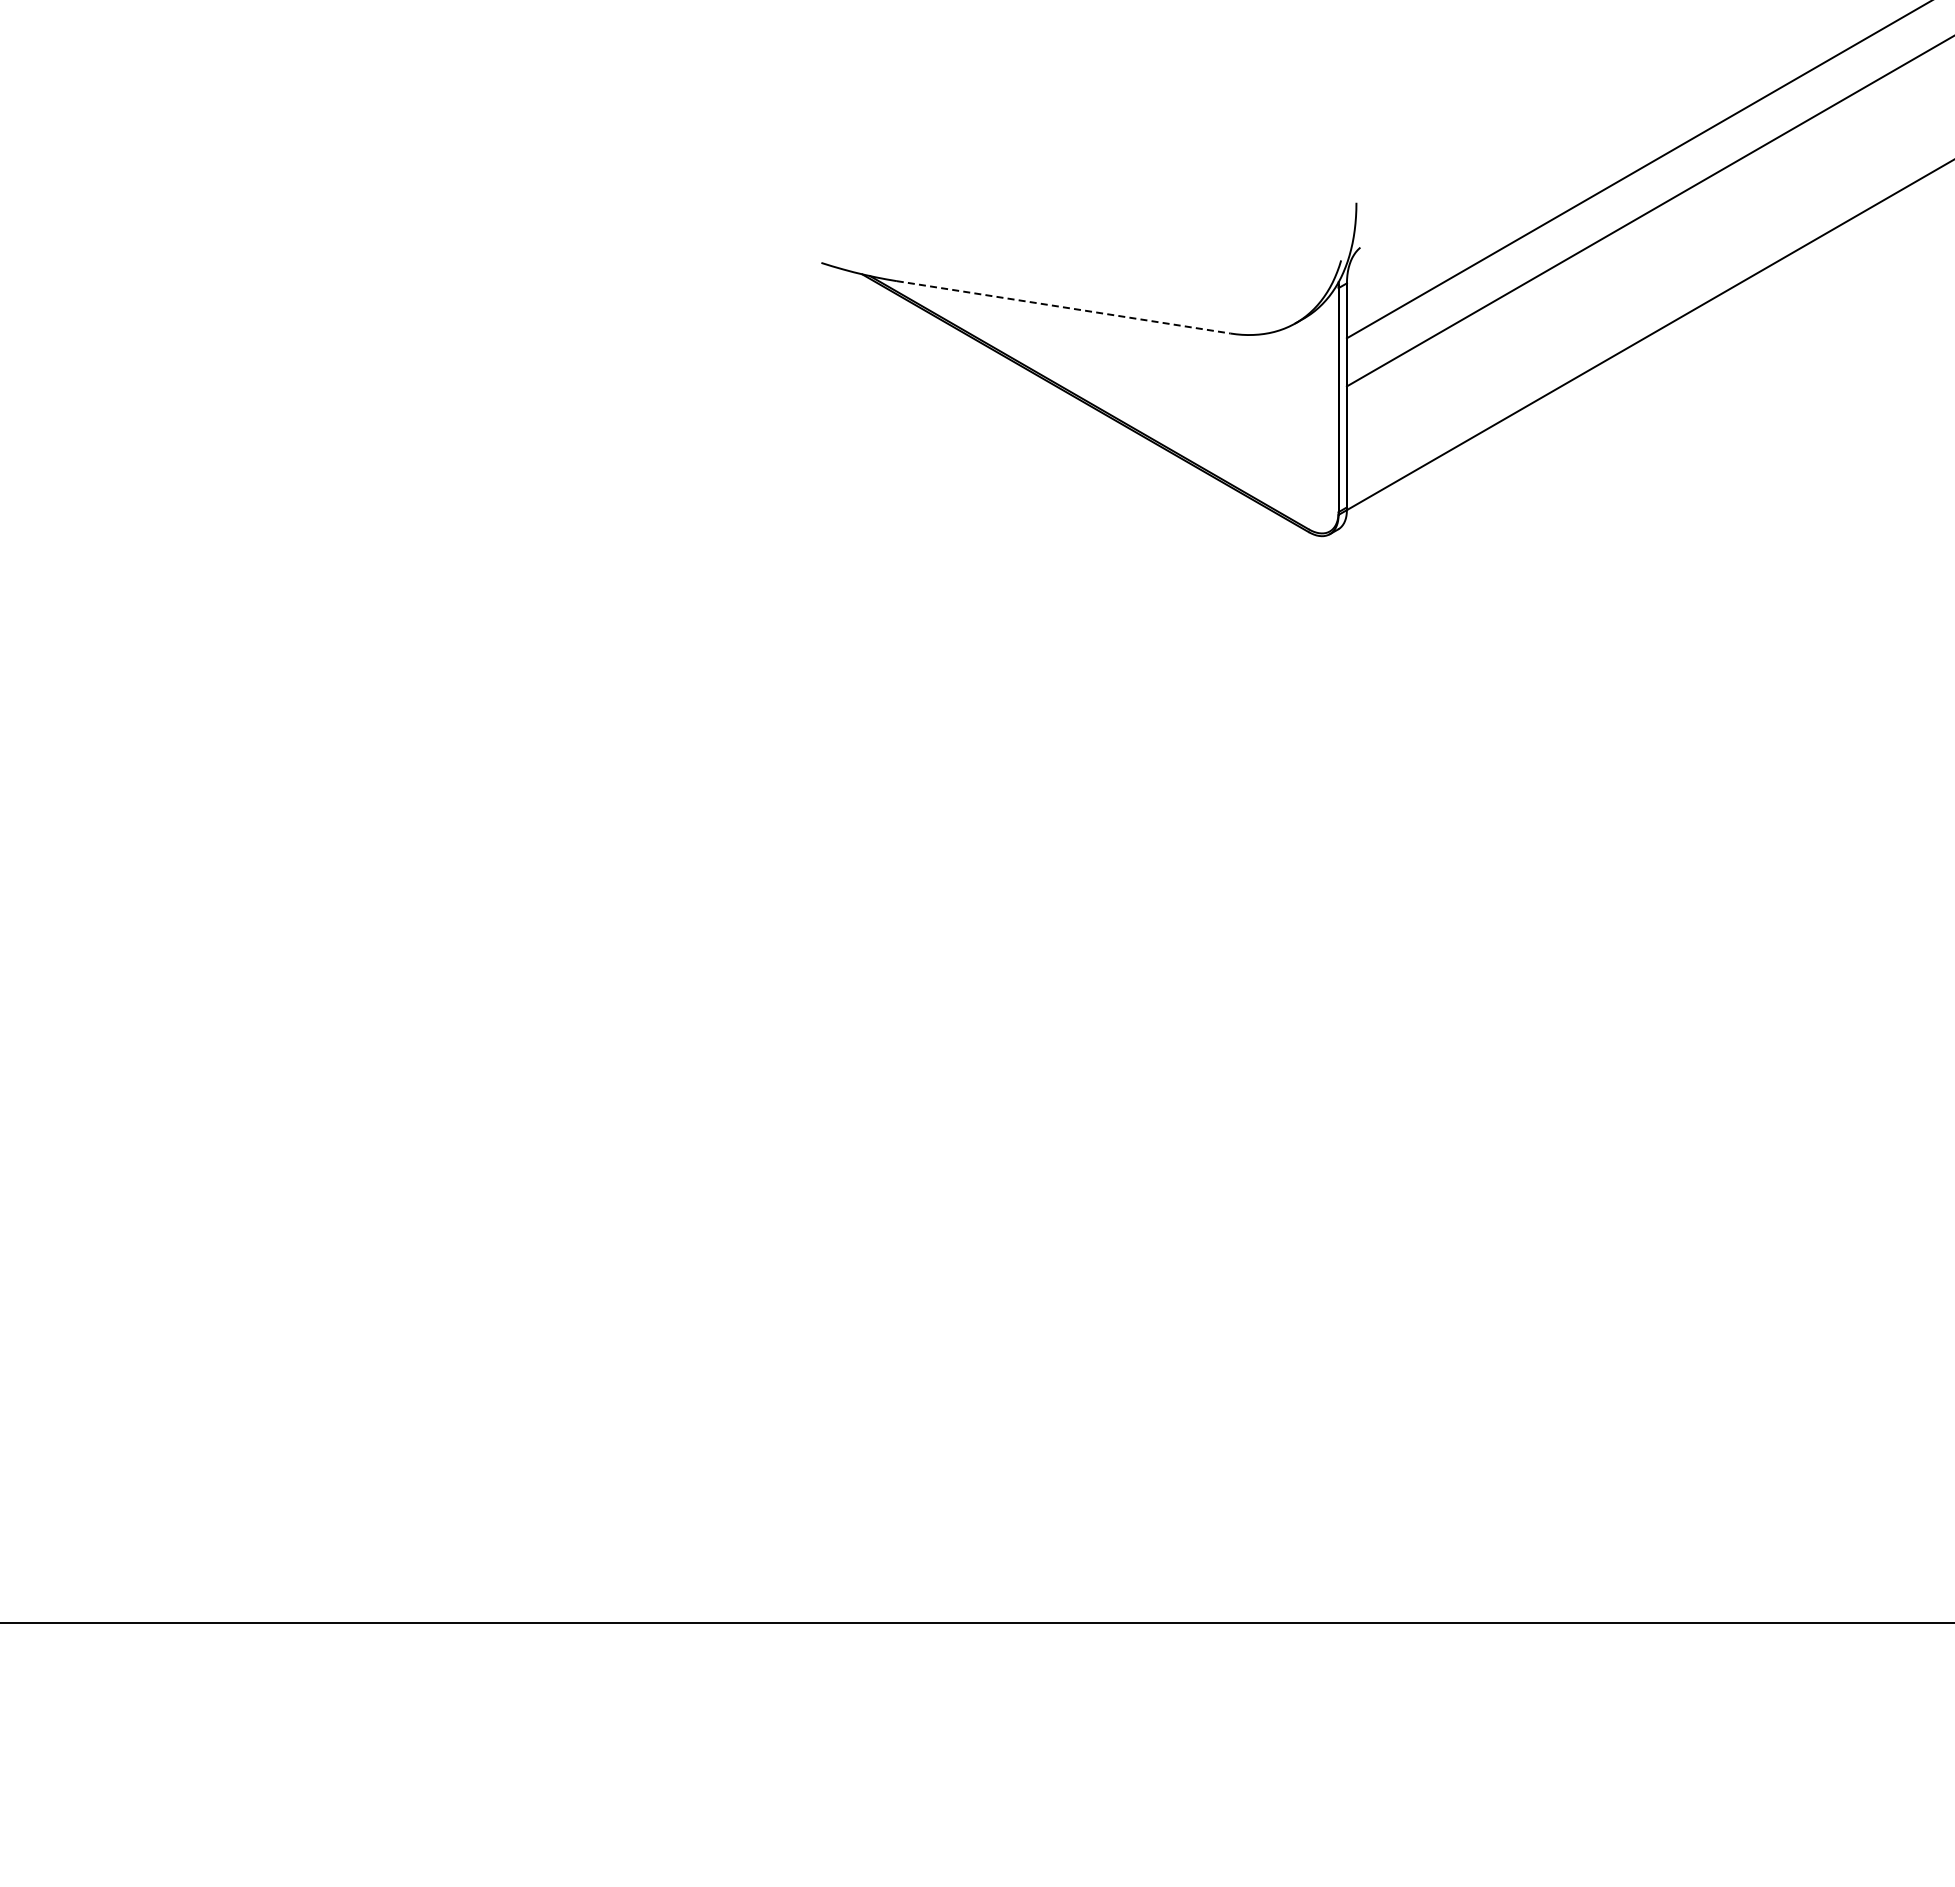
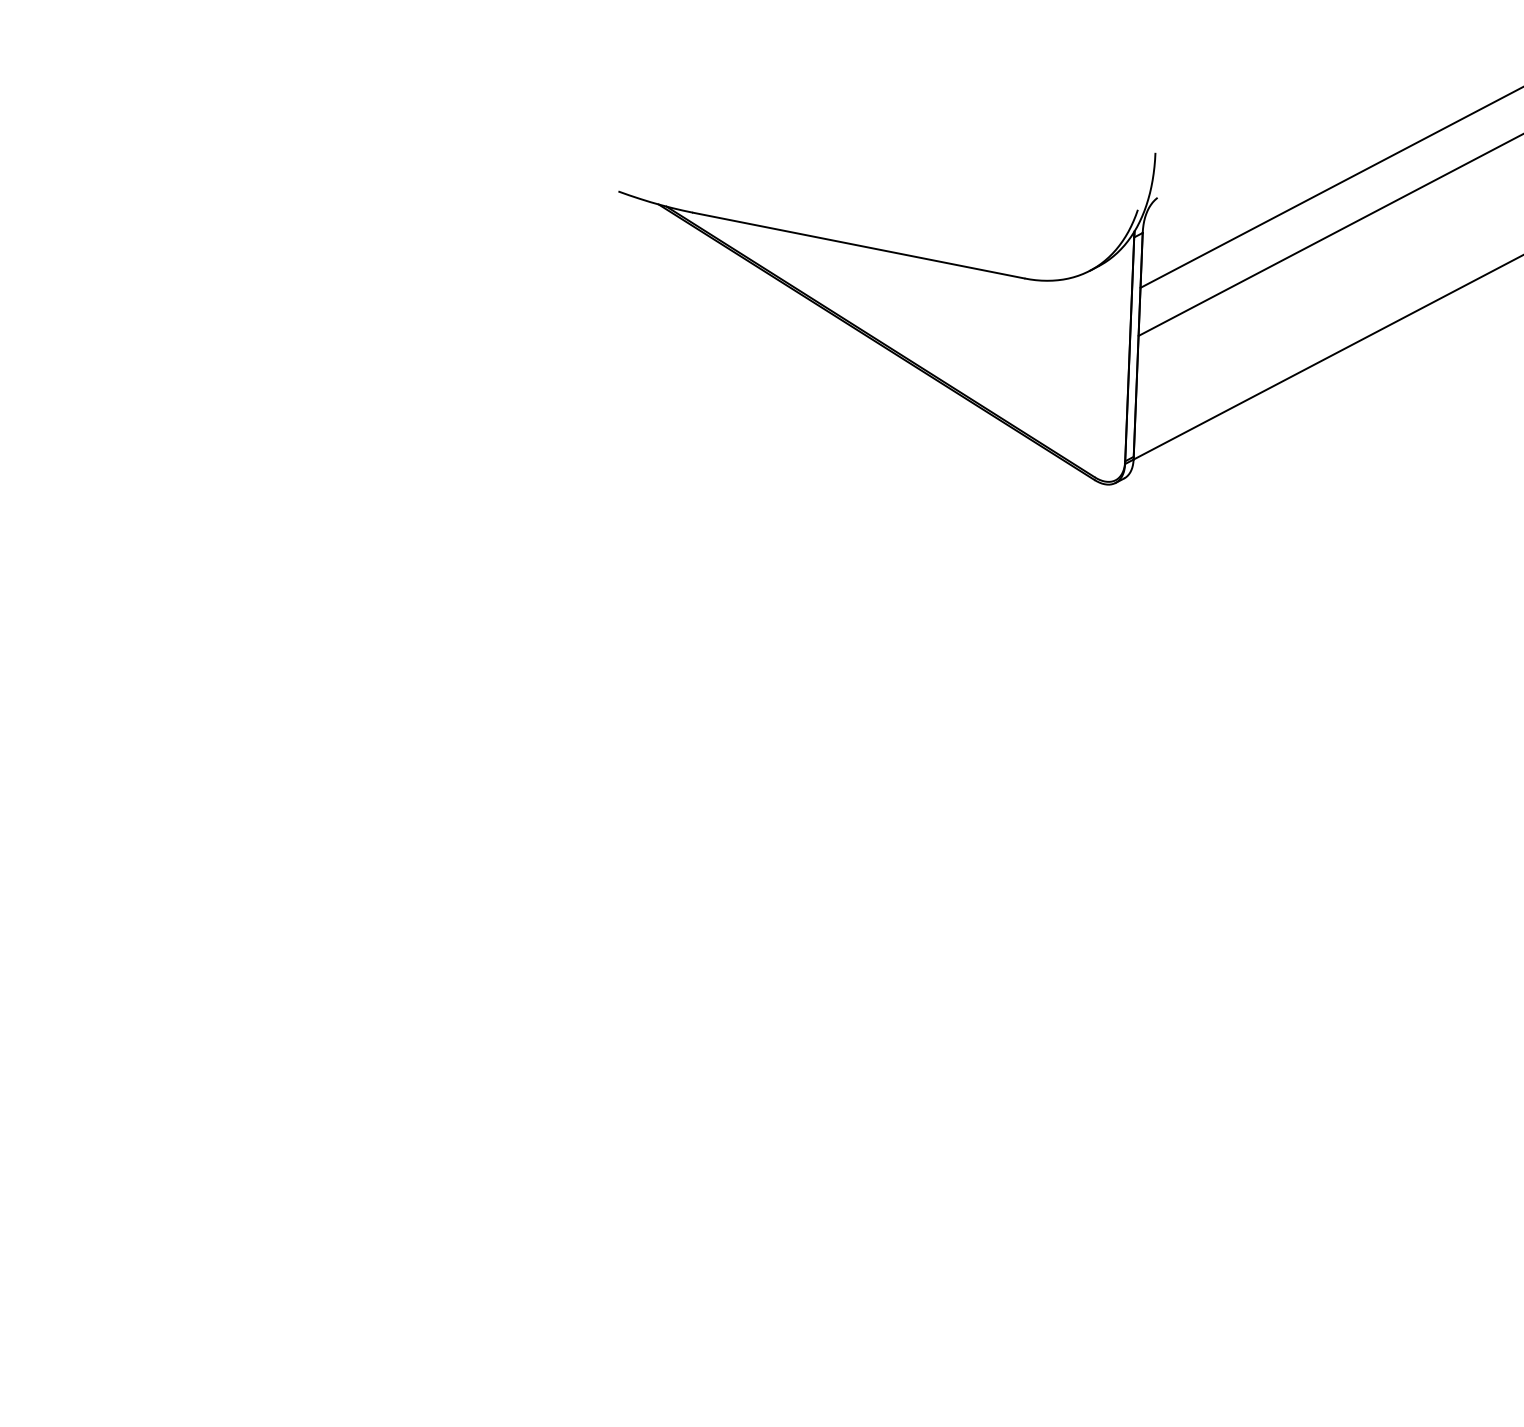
line: (1063, 307) -> (858, 245), dashed -> solid

